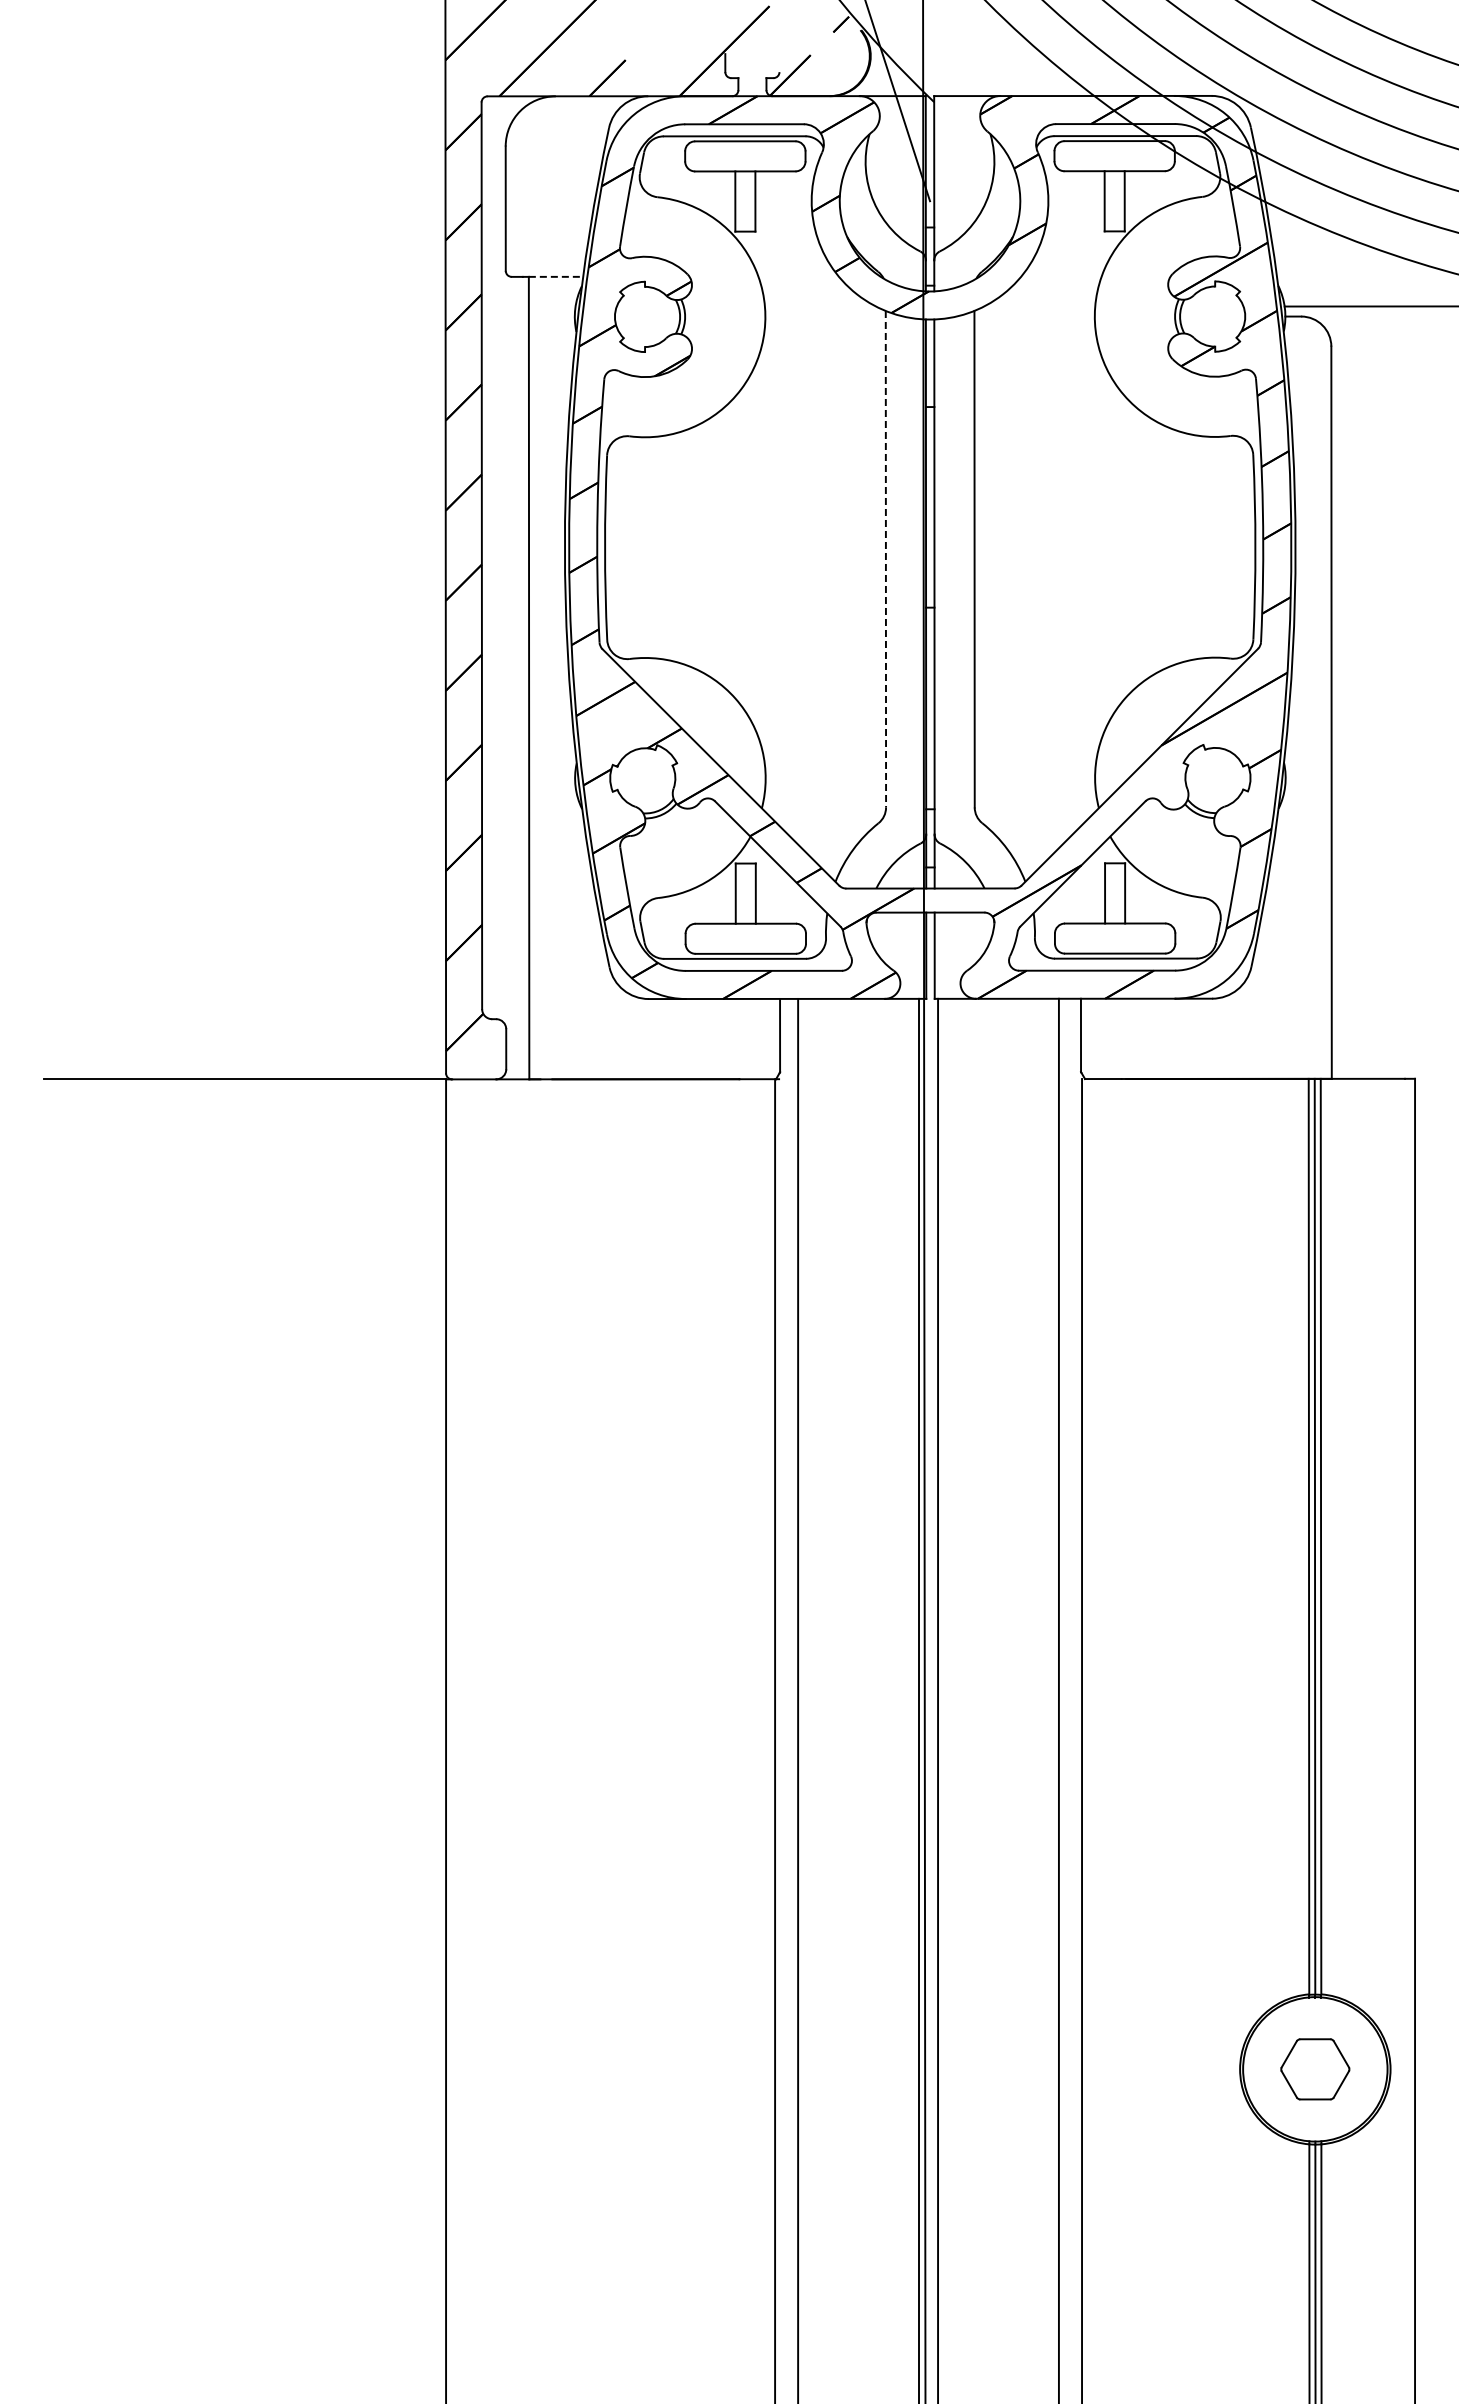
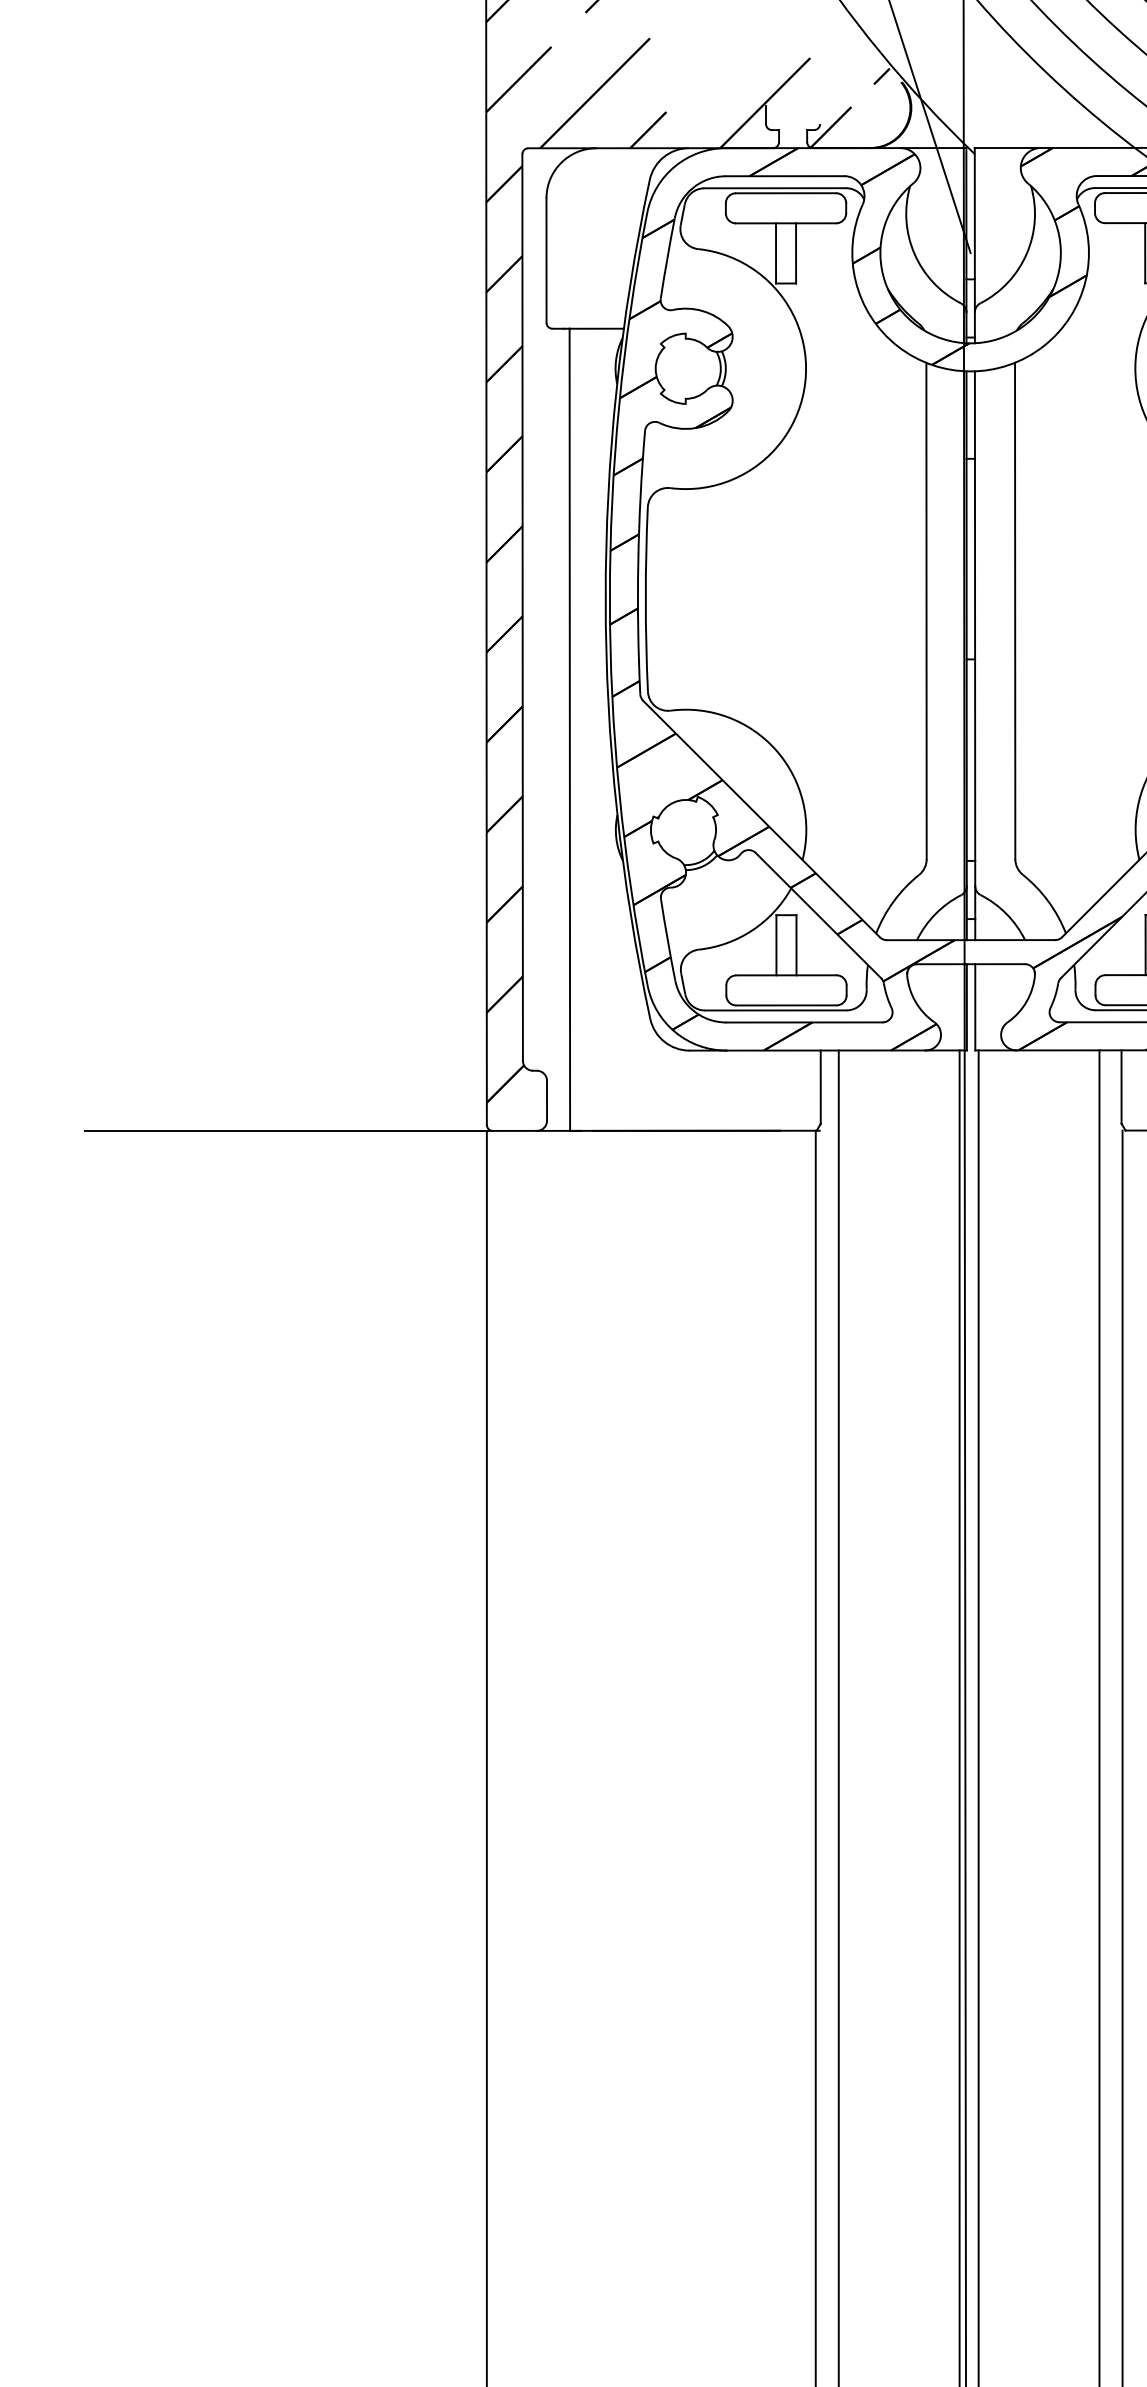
line: (556, 276) -> (597, 328), dashed -> solid
line: (885, 559) -> (926, 611), dashed -> solid

